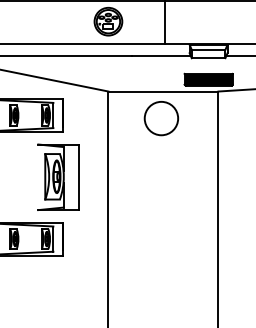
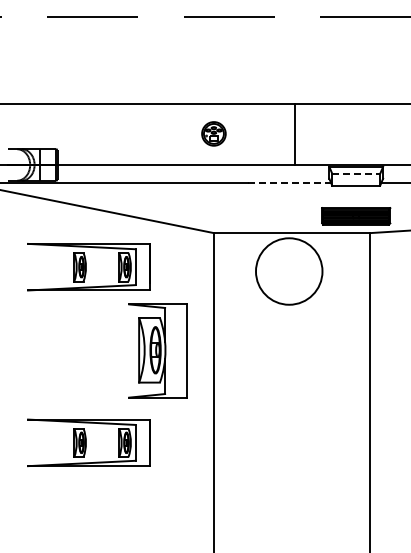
part: (108, 21) -> (213, 133), size x0.6
line: (208, 49) -> (356, 173), solid -> dashed
line: (161, 55) -> (289, 182), solid -> dashed
circle: (160, 118) -> (288, 271), size x1.4
part: (58, 176) -> (157, 350), moved

